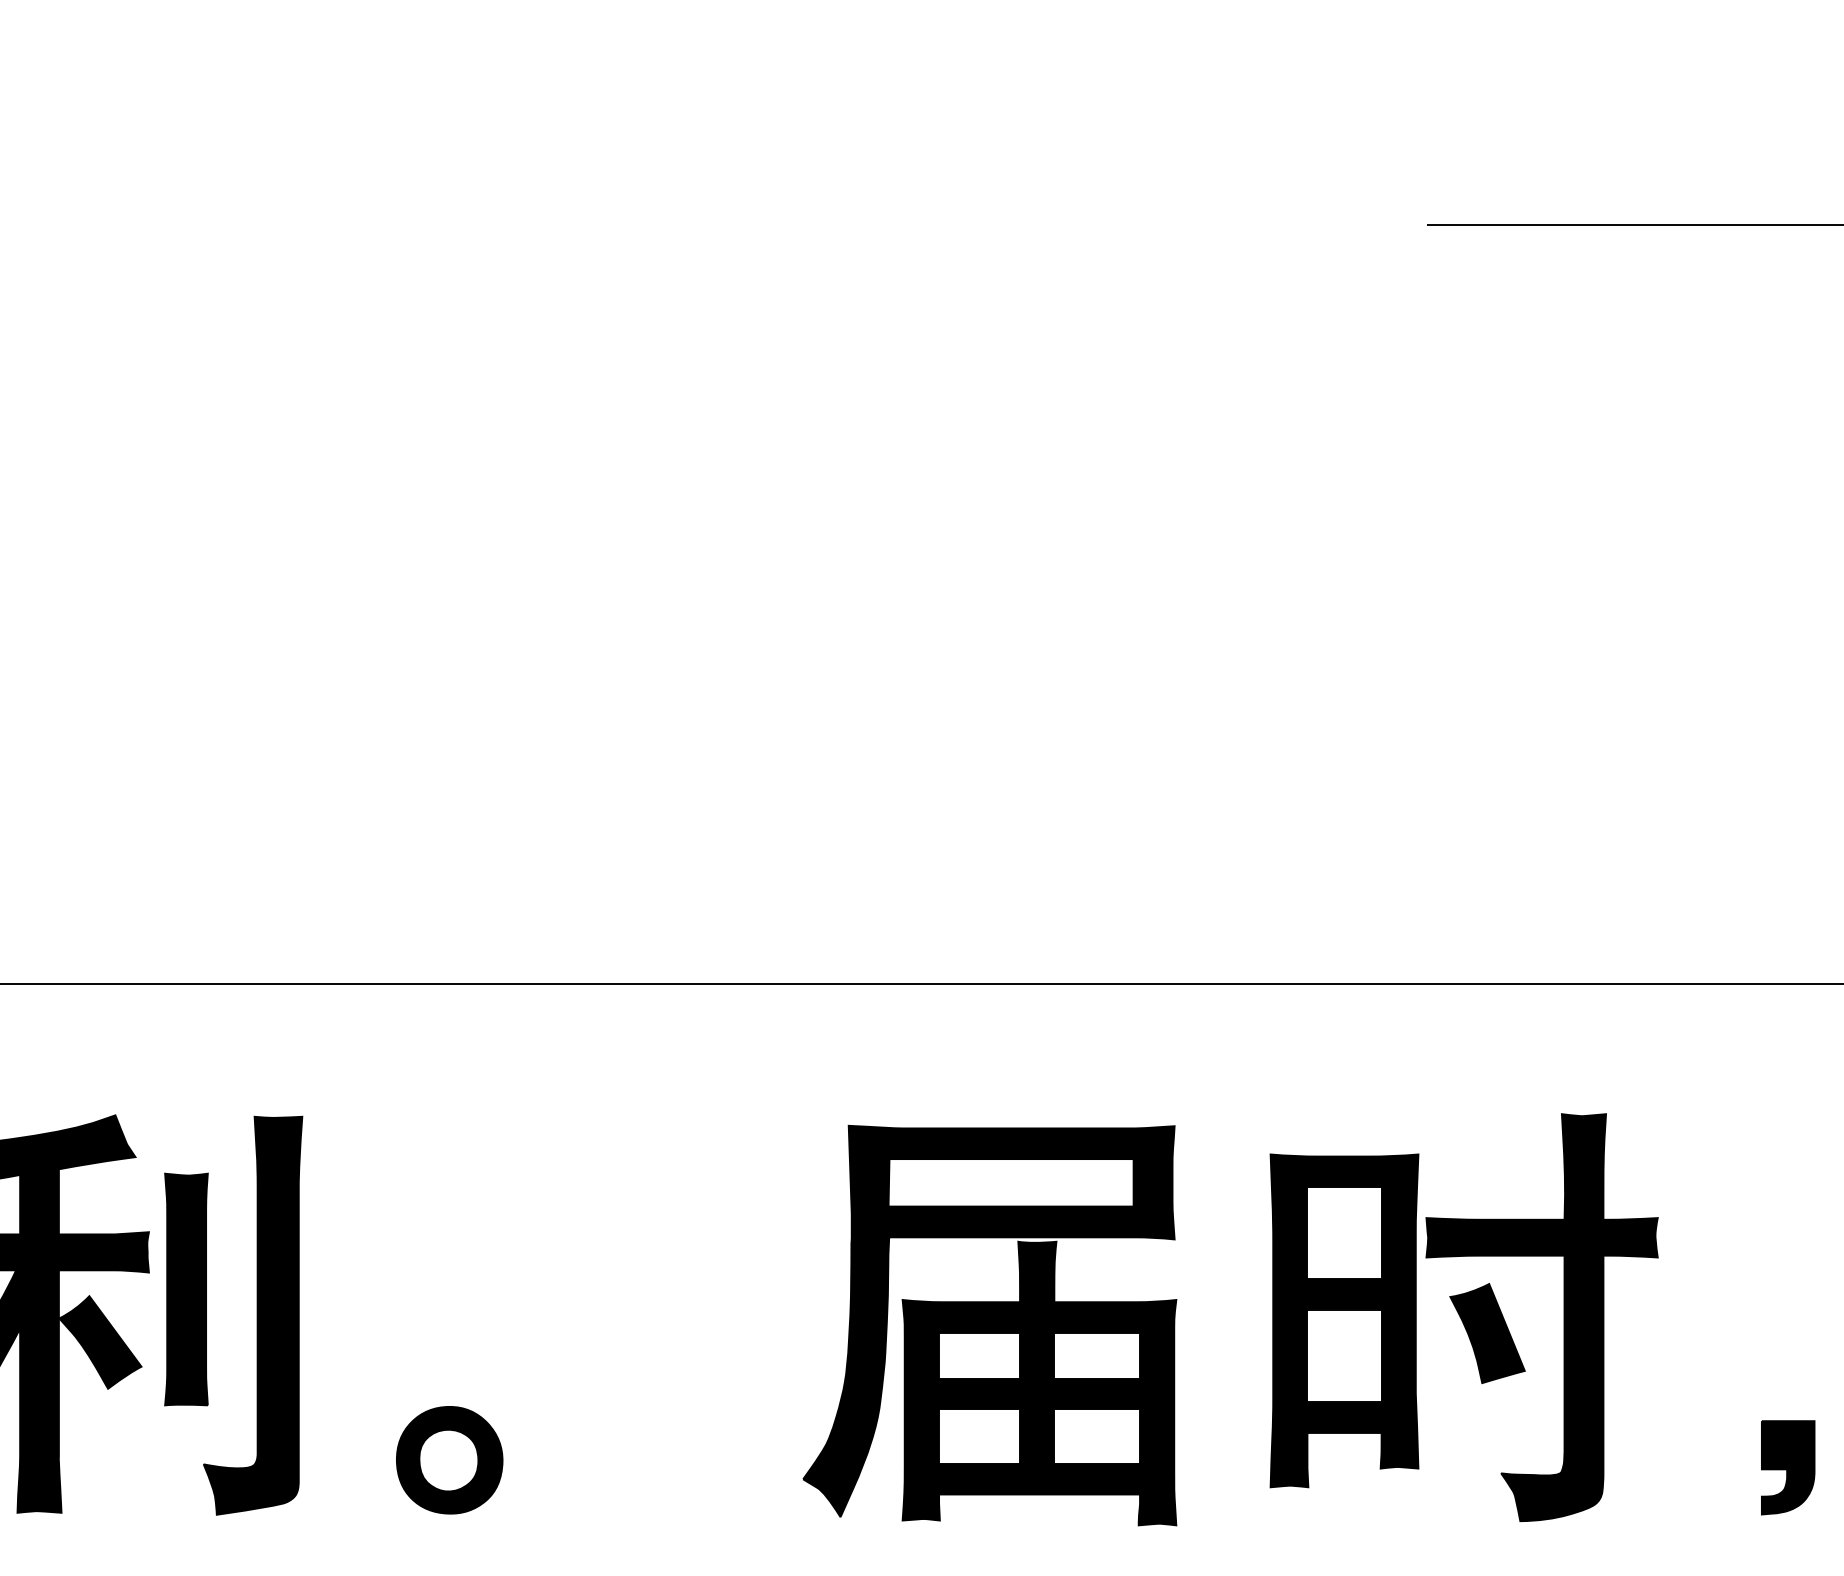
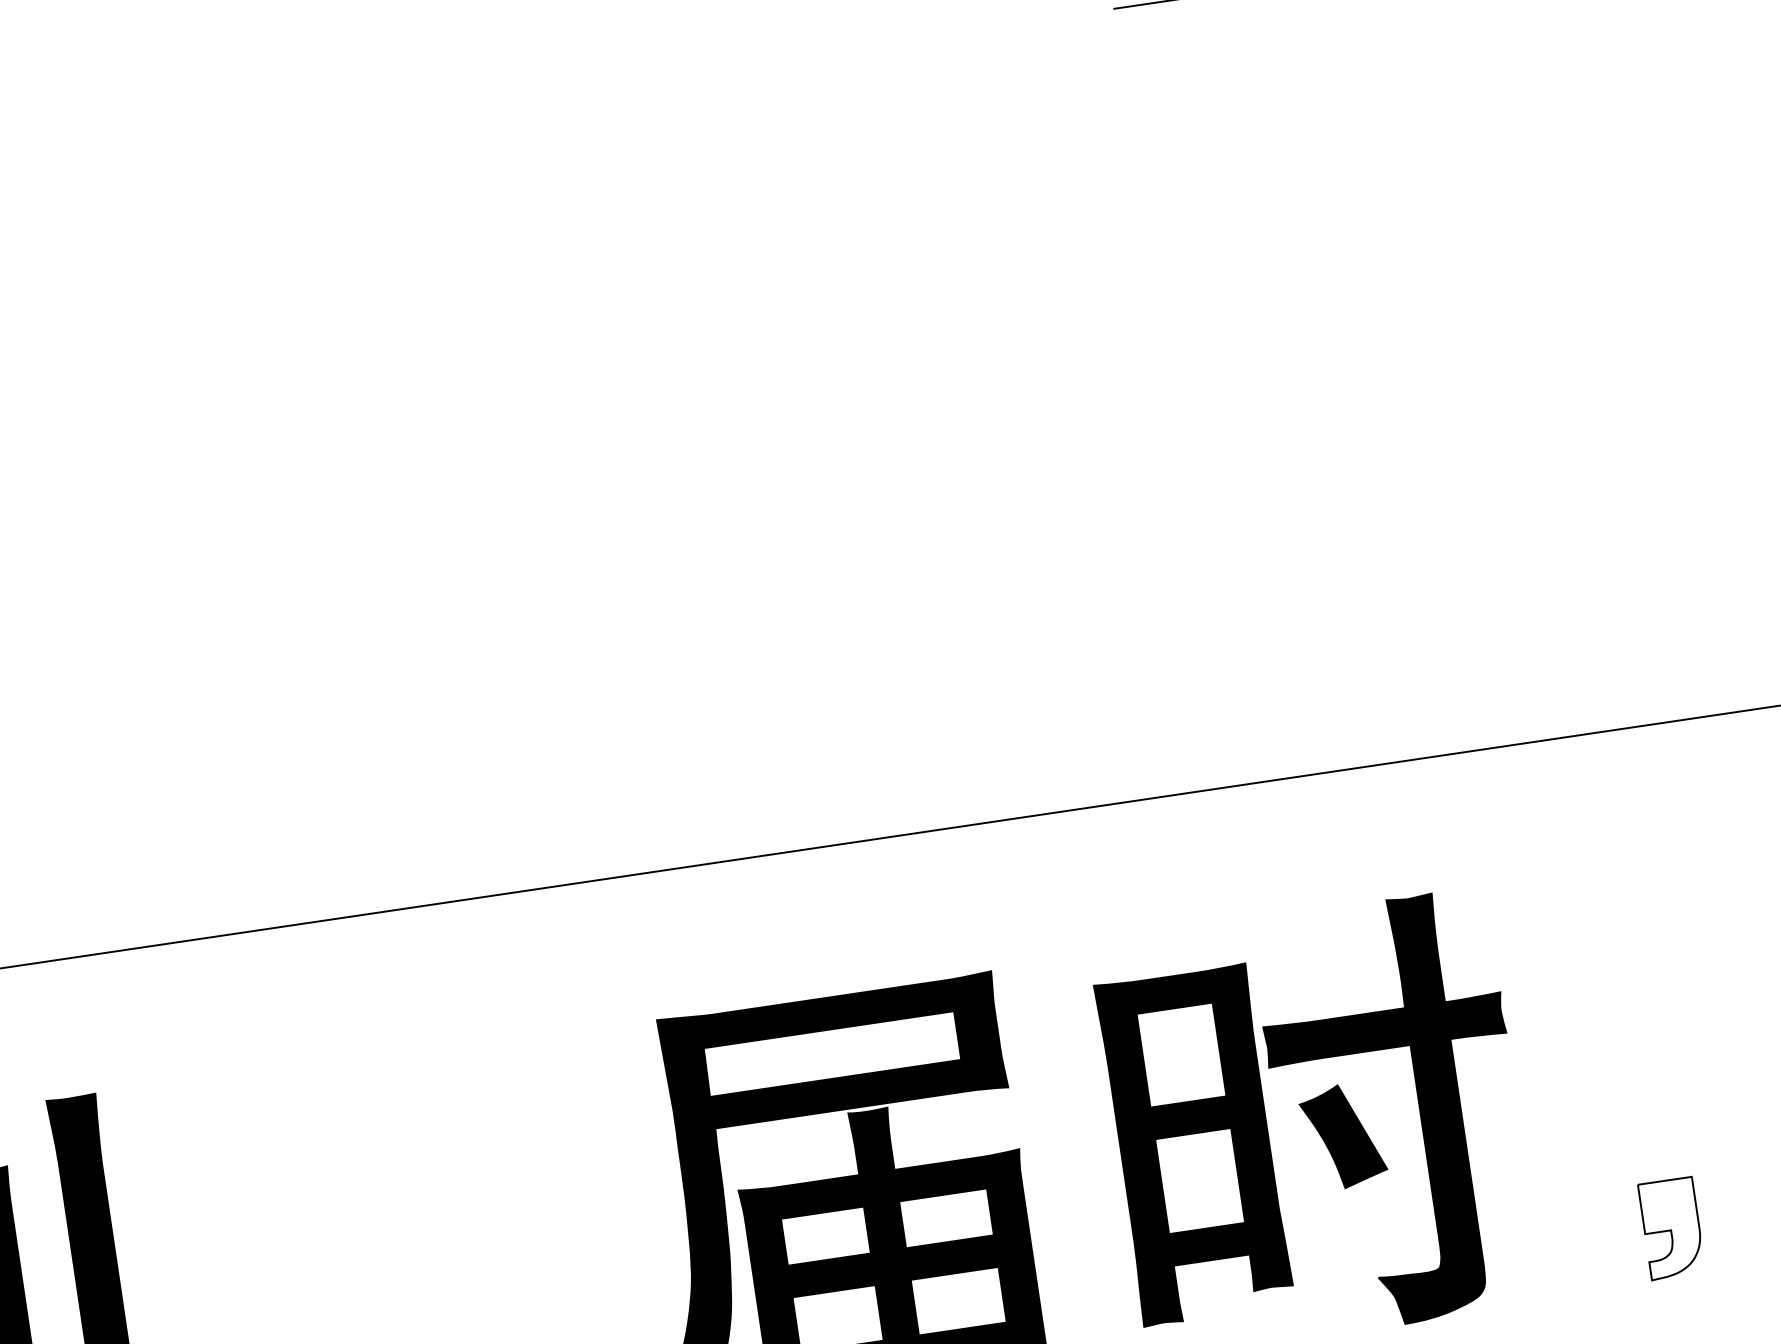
fill: (1787, 1467) -> (1671, 1228), removed

